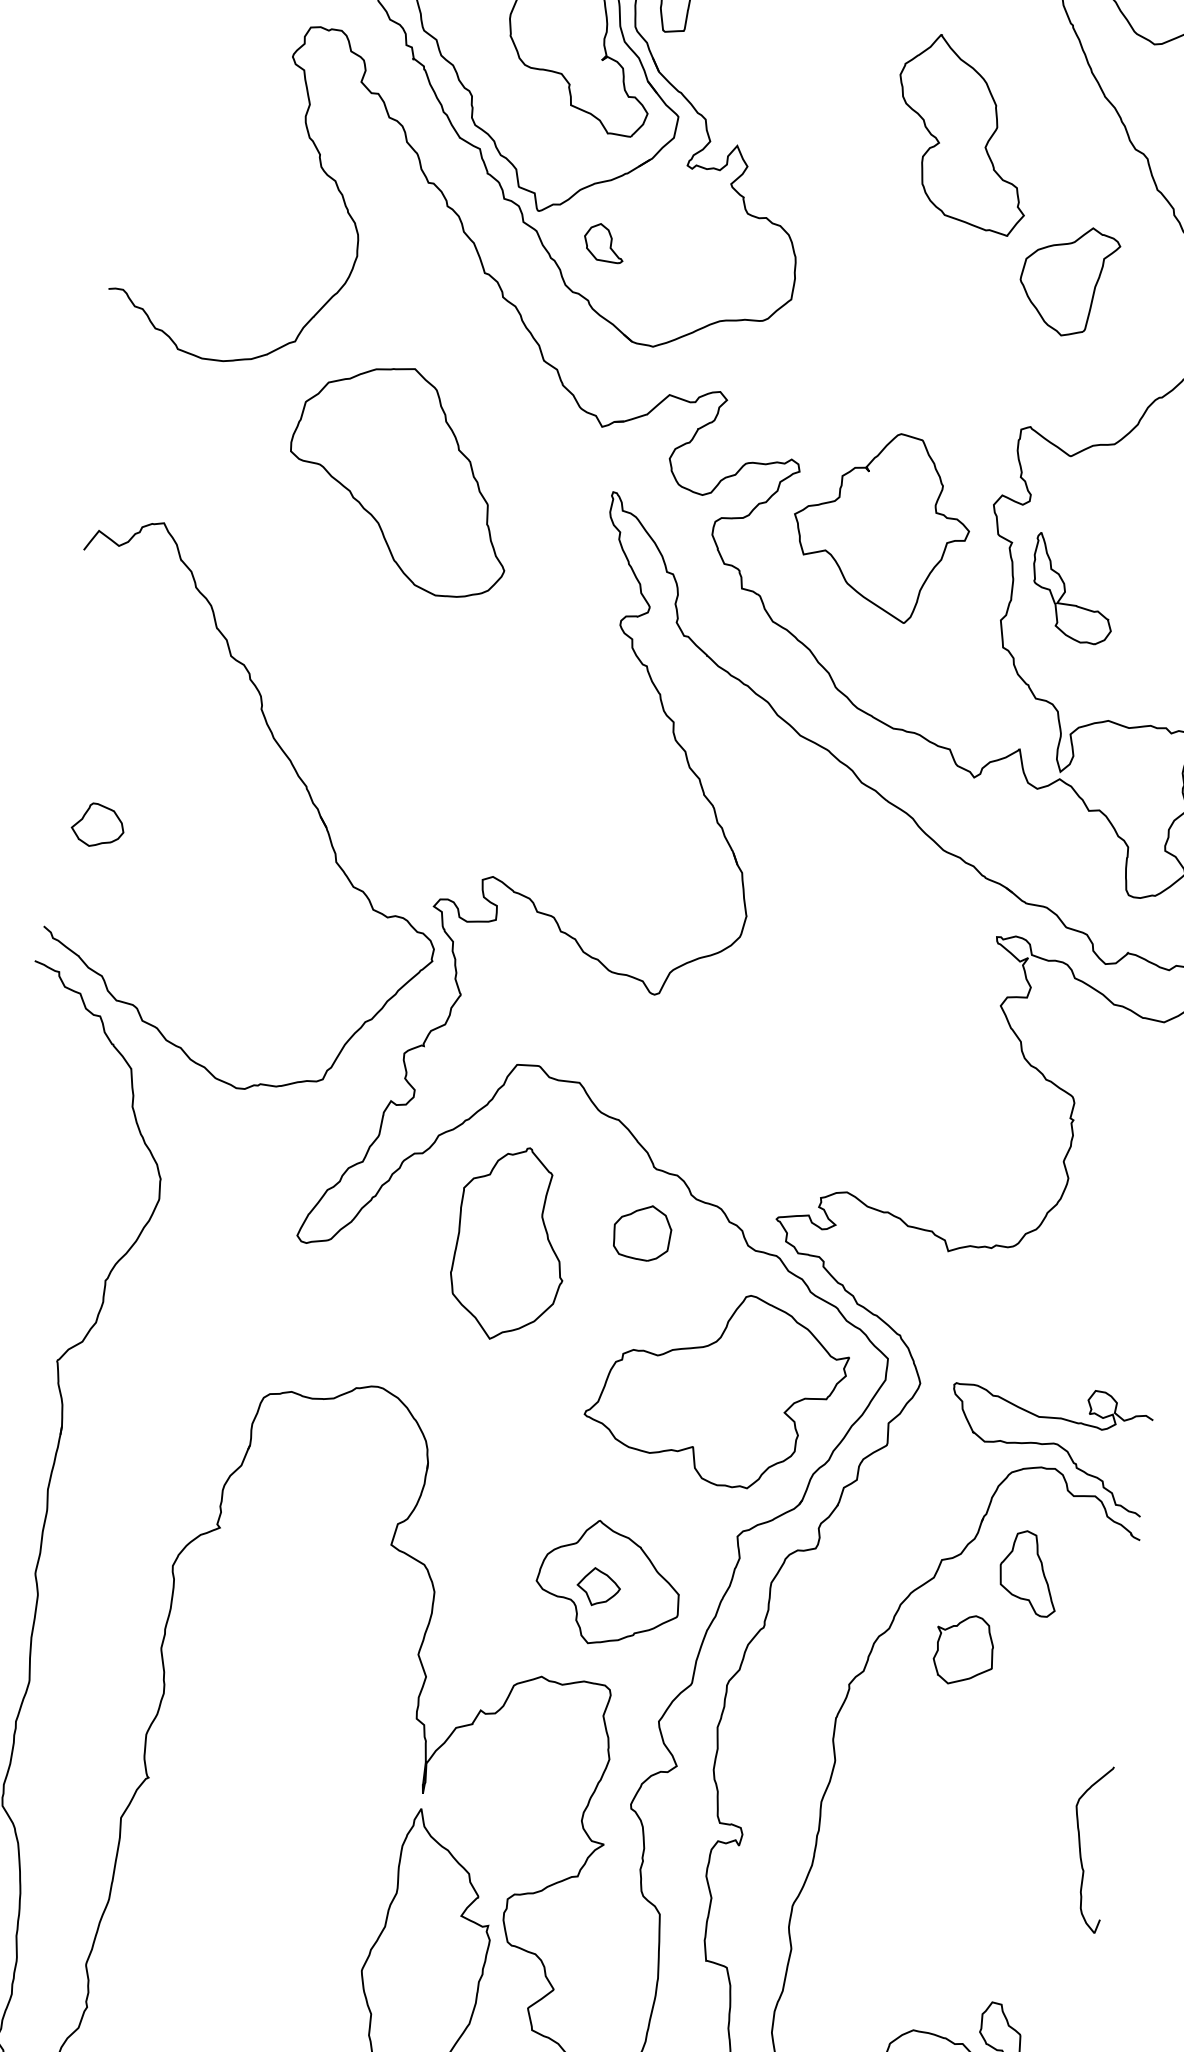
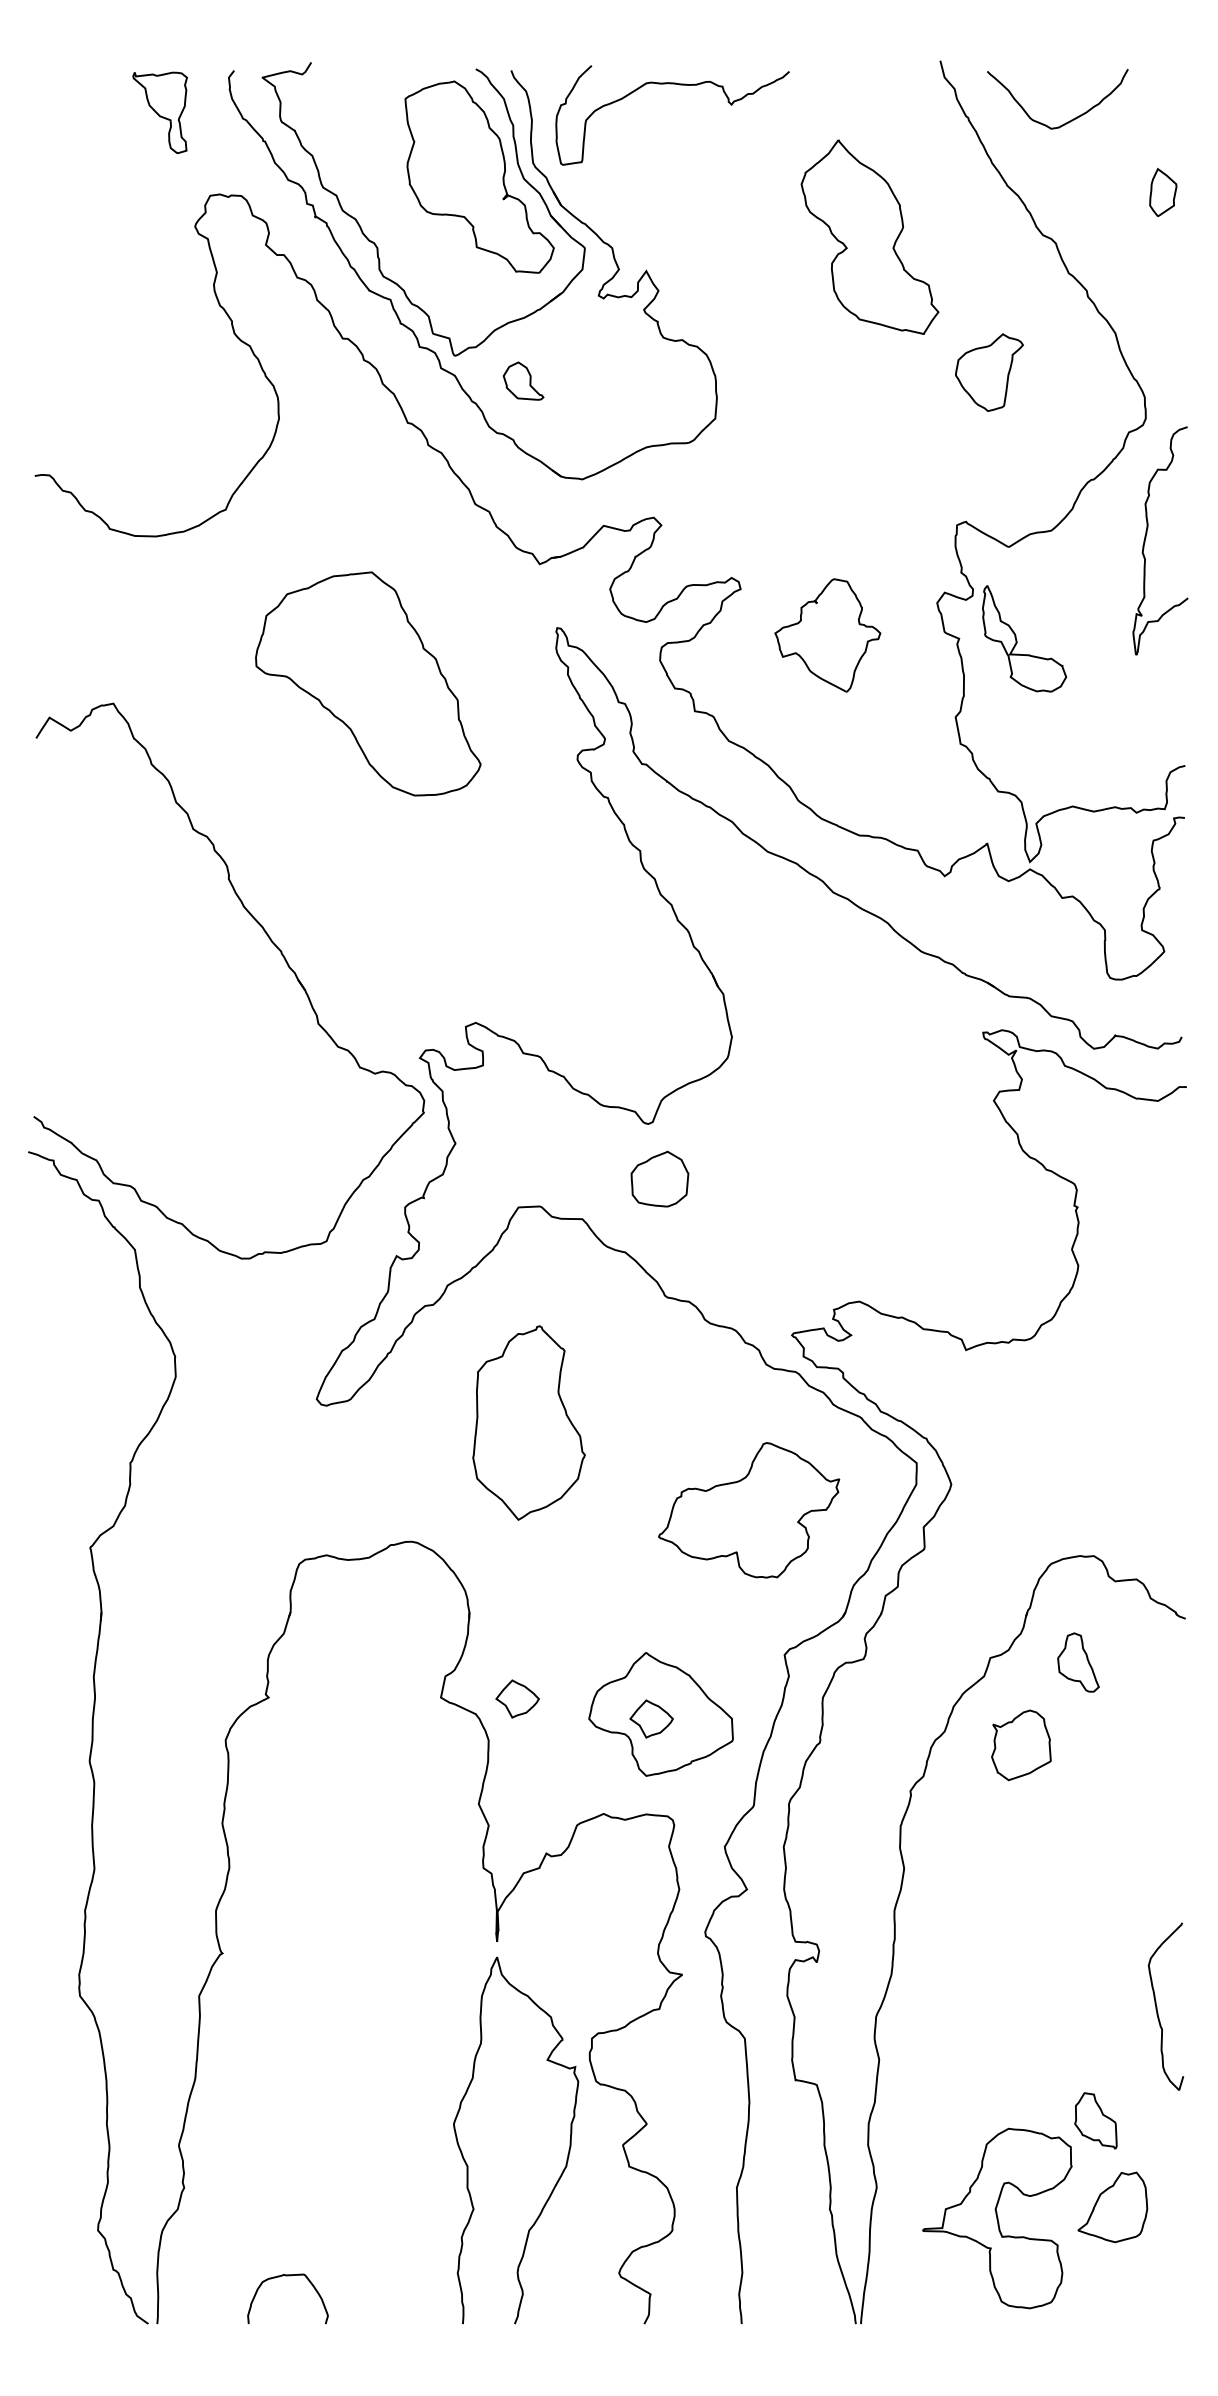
part: (1068, 280) -> (989, 372), size x0.7
part: (400, 479) -> (368, 683), moved
part: (881, 526) -> (827, 635), size x0.6
part: (1066, 590) -> (1017, 640), moved
part: (97, 825) -> (77, 1010), removed
part: (642, 1232) -> (659, 1178), moved
part: (509, 1242) -> (528, 1422), moved
part: (715, 1389) -> (748, 1510), size x0.7
curve: (1049, 1444) -> (1085, 1532), removed
part: (467, 1553) -> (517, 1698), added
part: (1029, 1573) -> (1078, 1662), size x0.7
curve: (1081, 1847) -> (1157, 2006), moved

